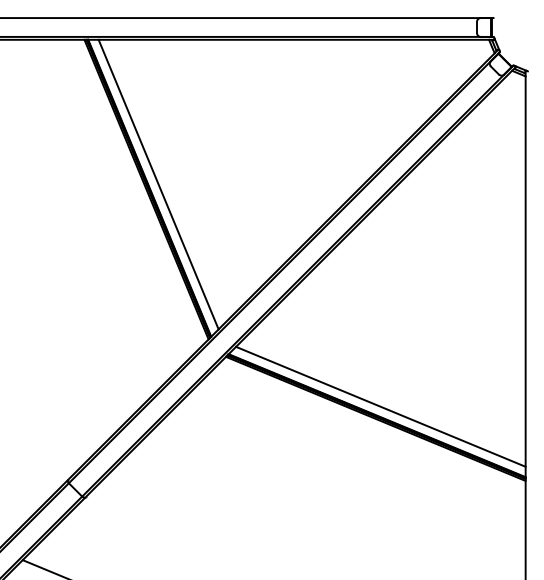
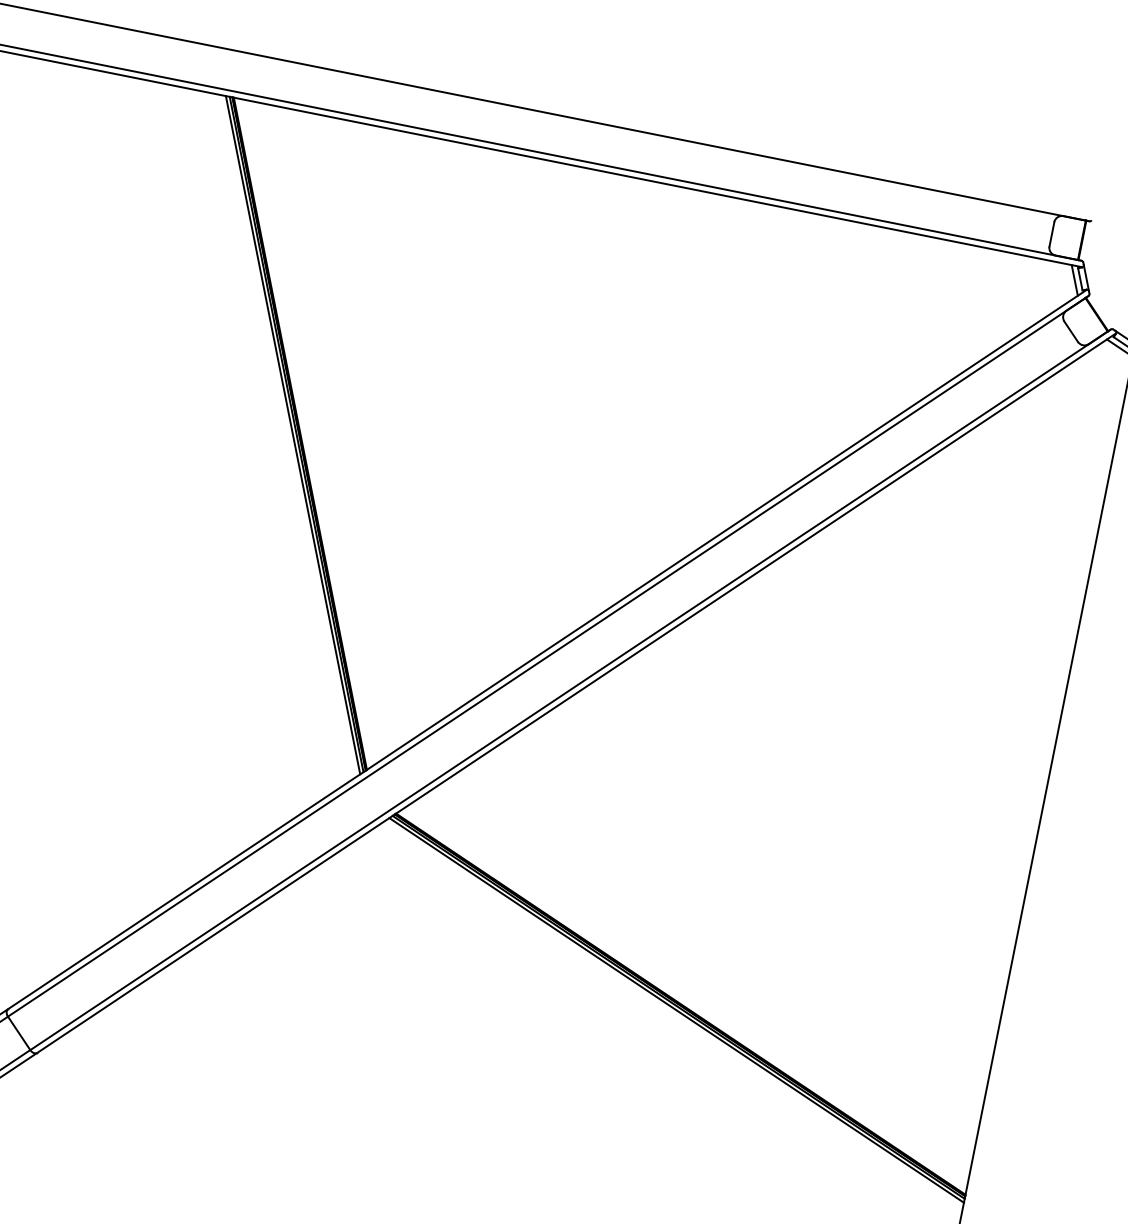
line: (158, 184) -> (320, 429), removed
line: (380, 406) -> (691, 986), removed

